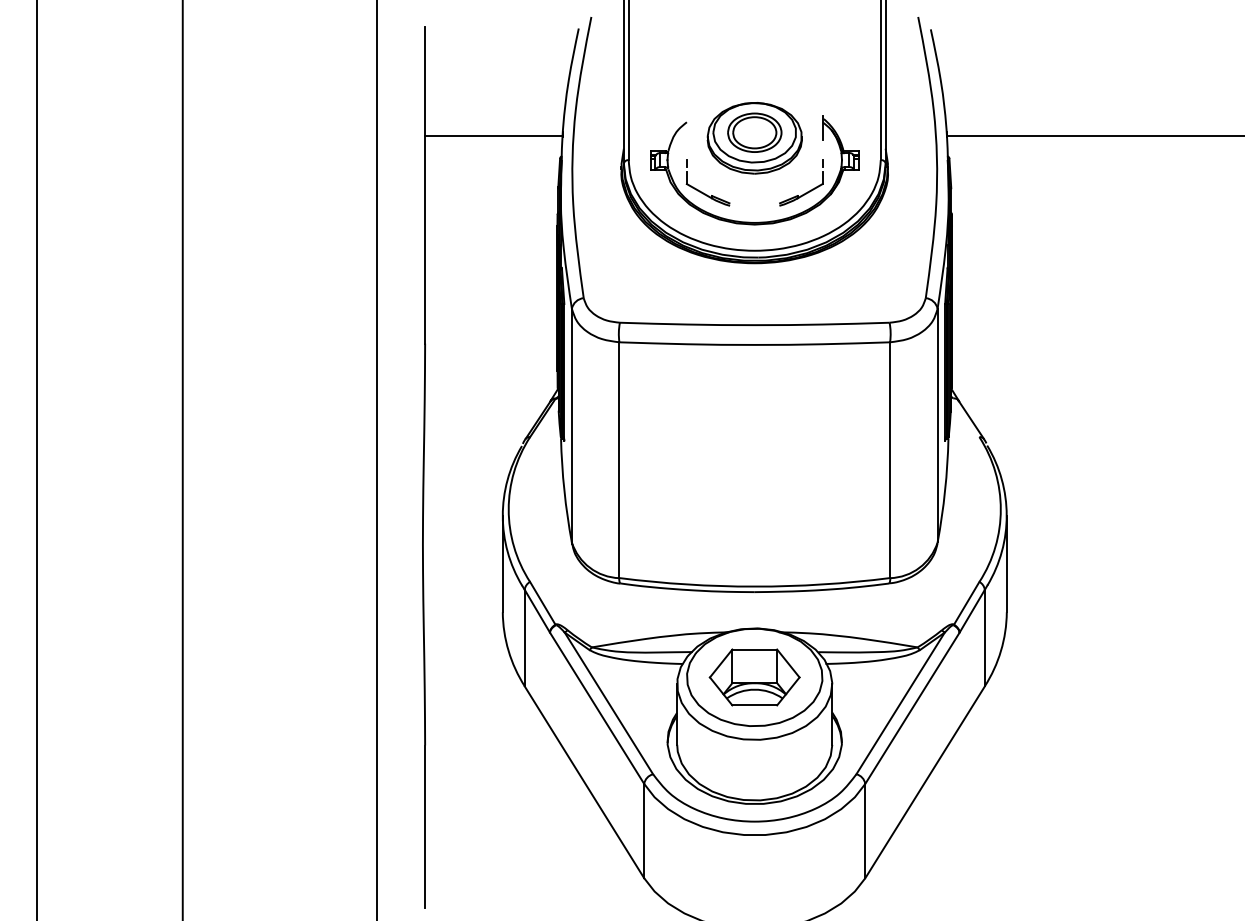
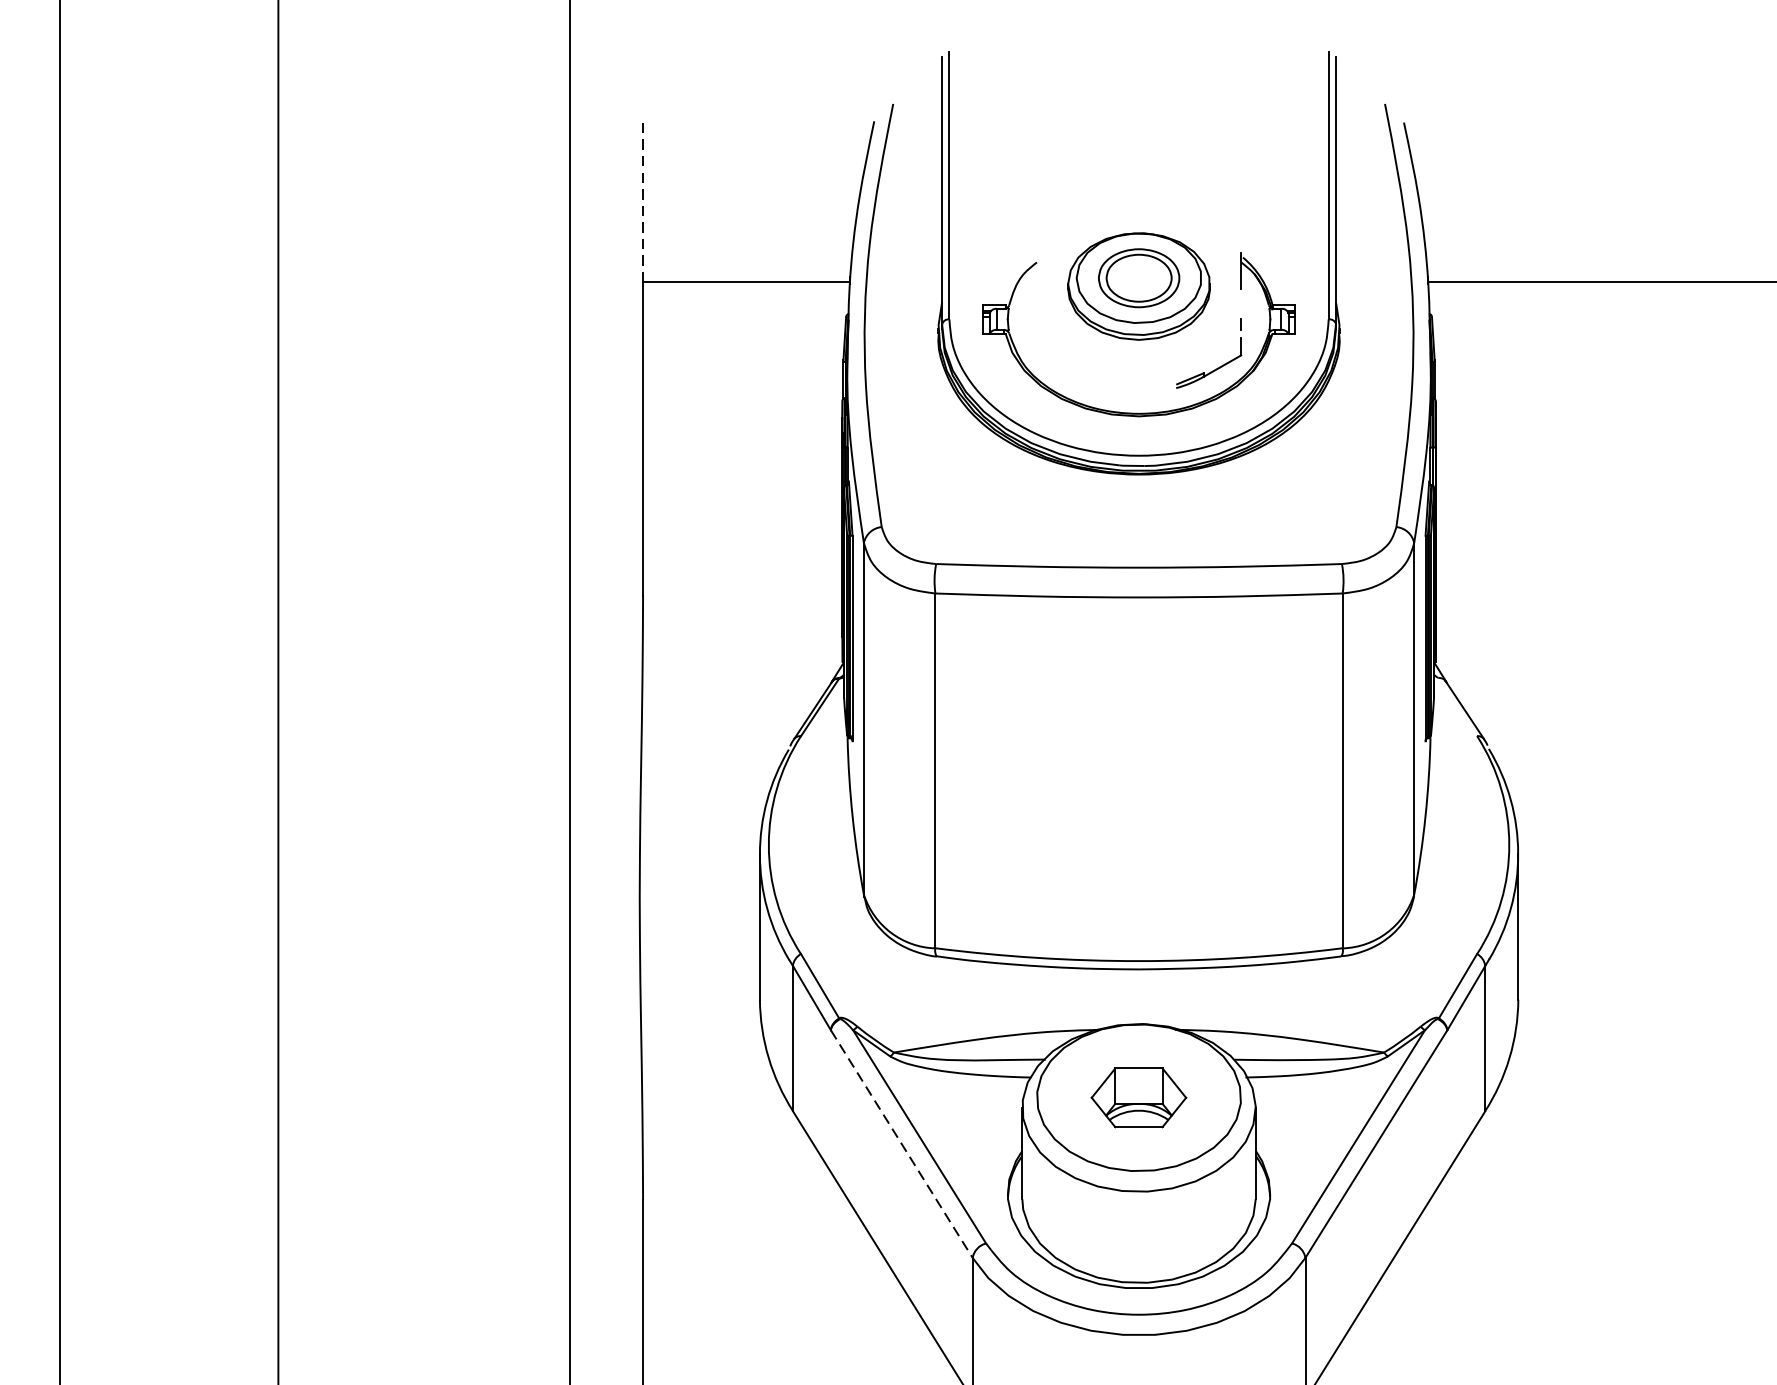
line: (425, 80) -> (643, 199), solid -> dashed
part: (702, 191) -> (1060, 366), removed
part: (754, 677) -> (1138, 1097), size x0.7
line: (597, 708) -> (902, 1144), solid -> dashed

